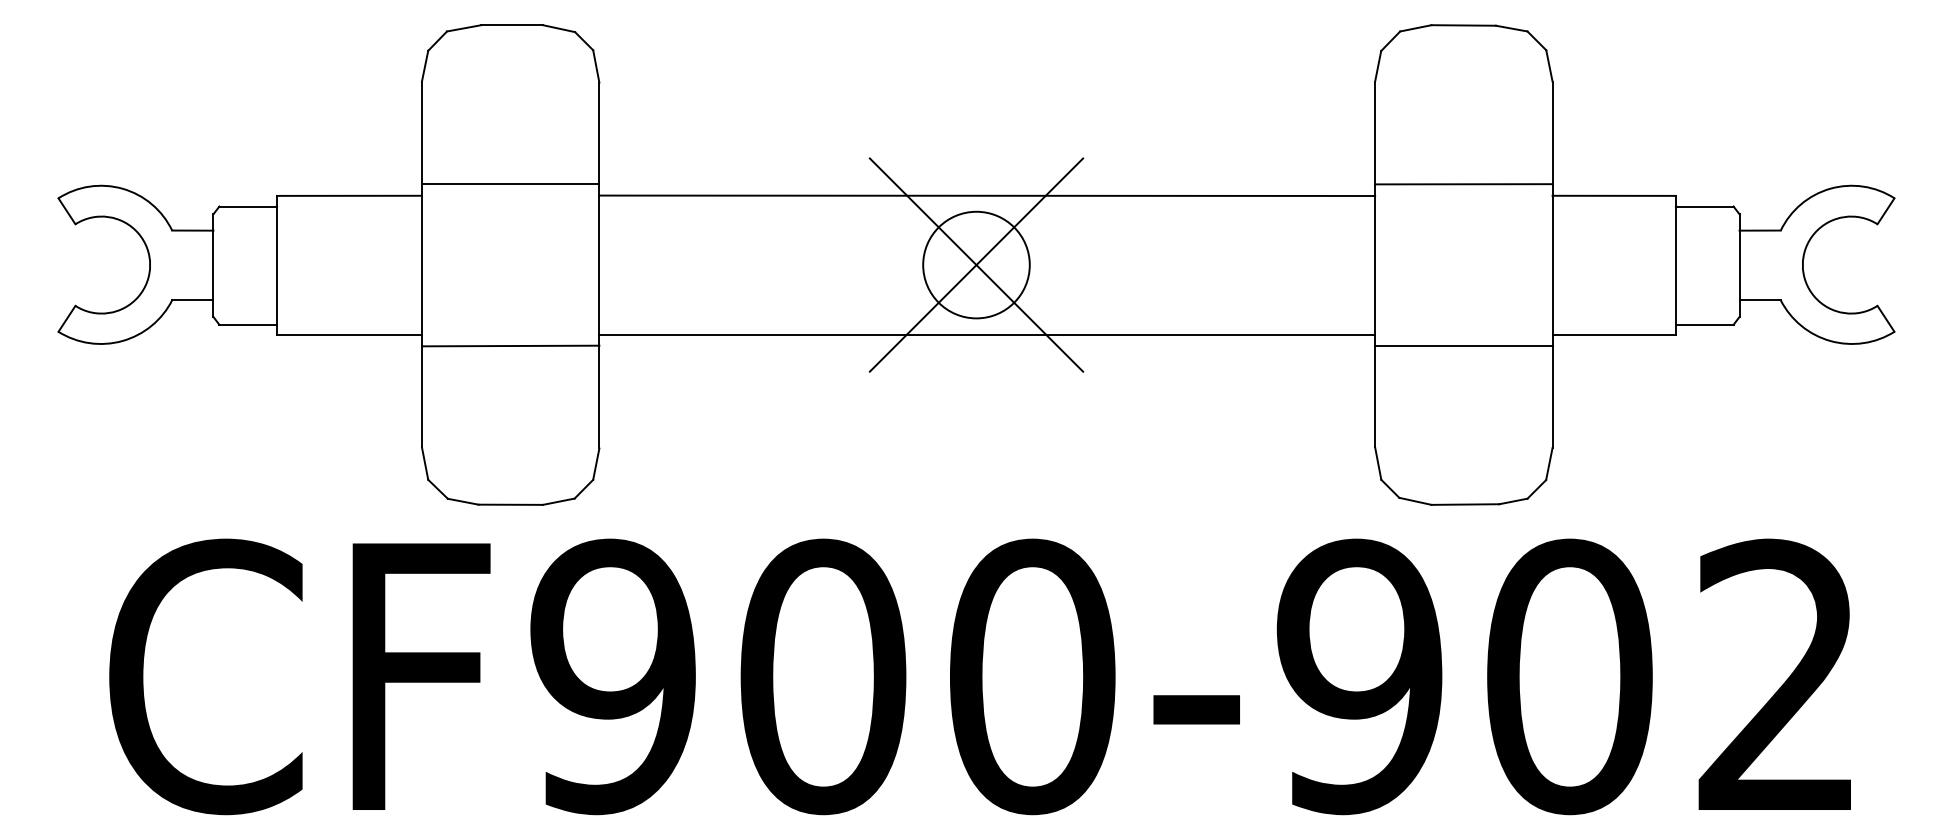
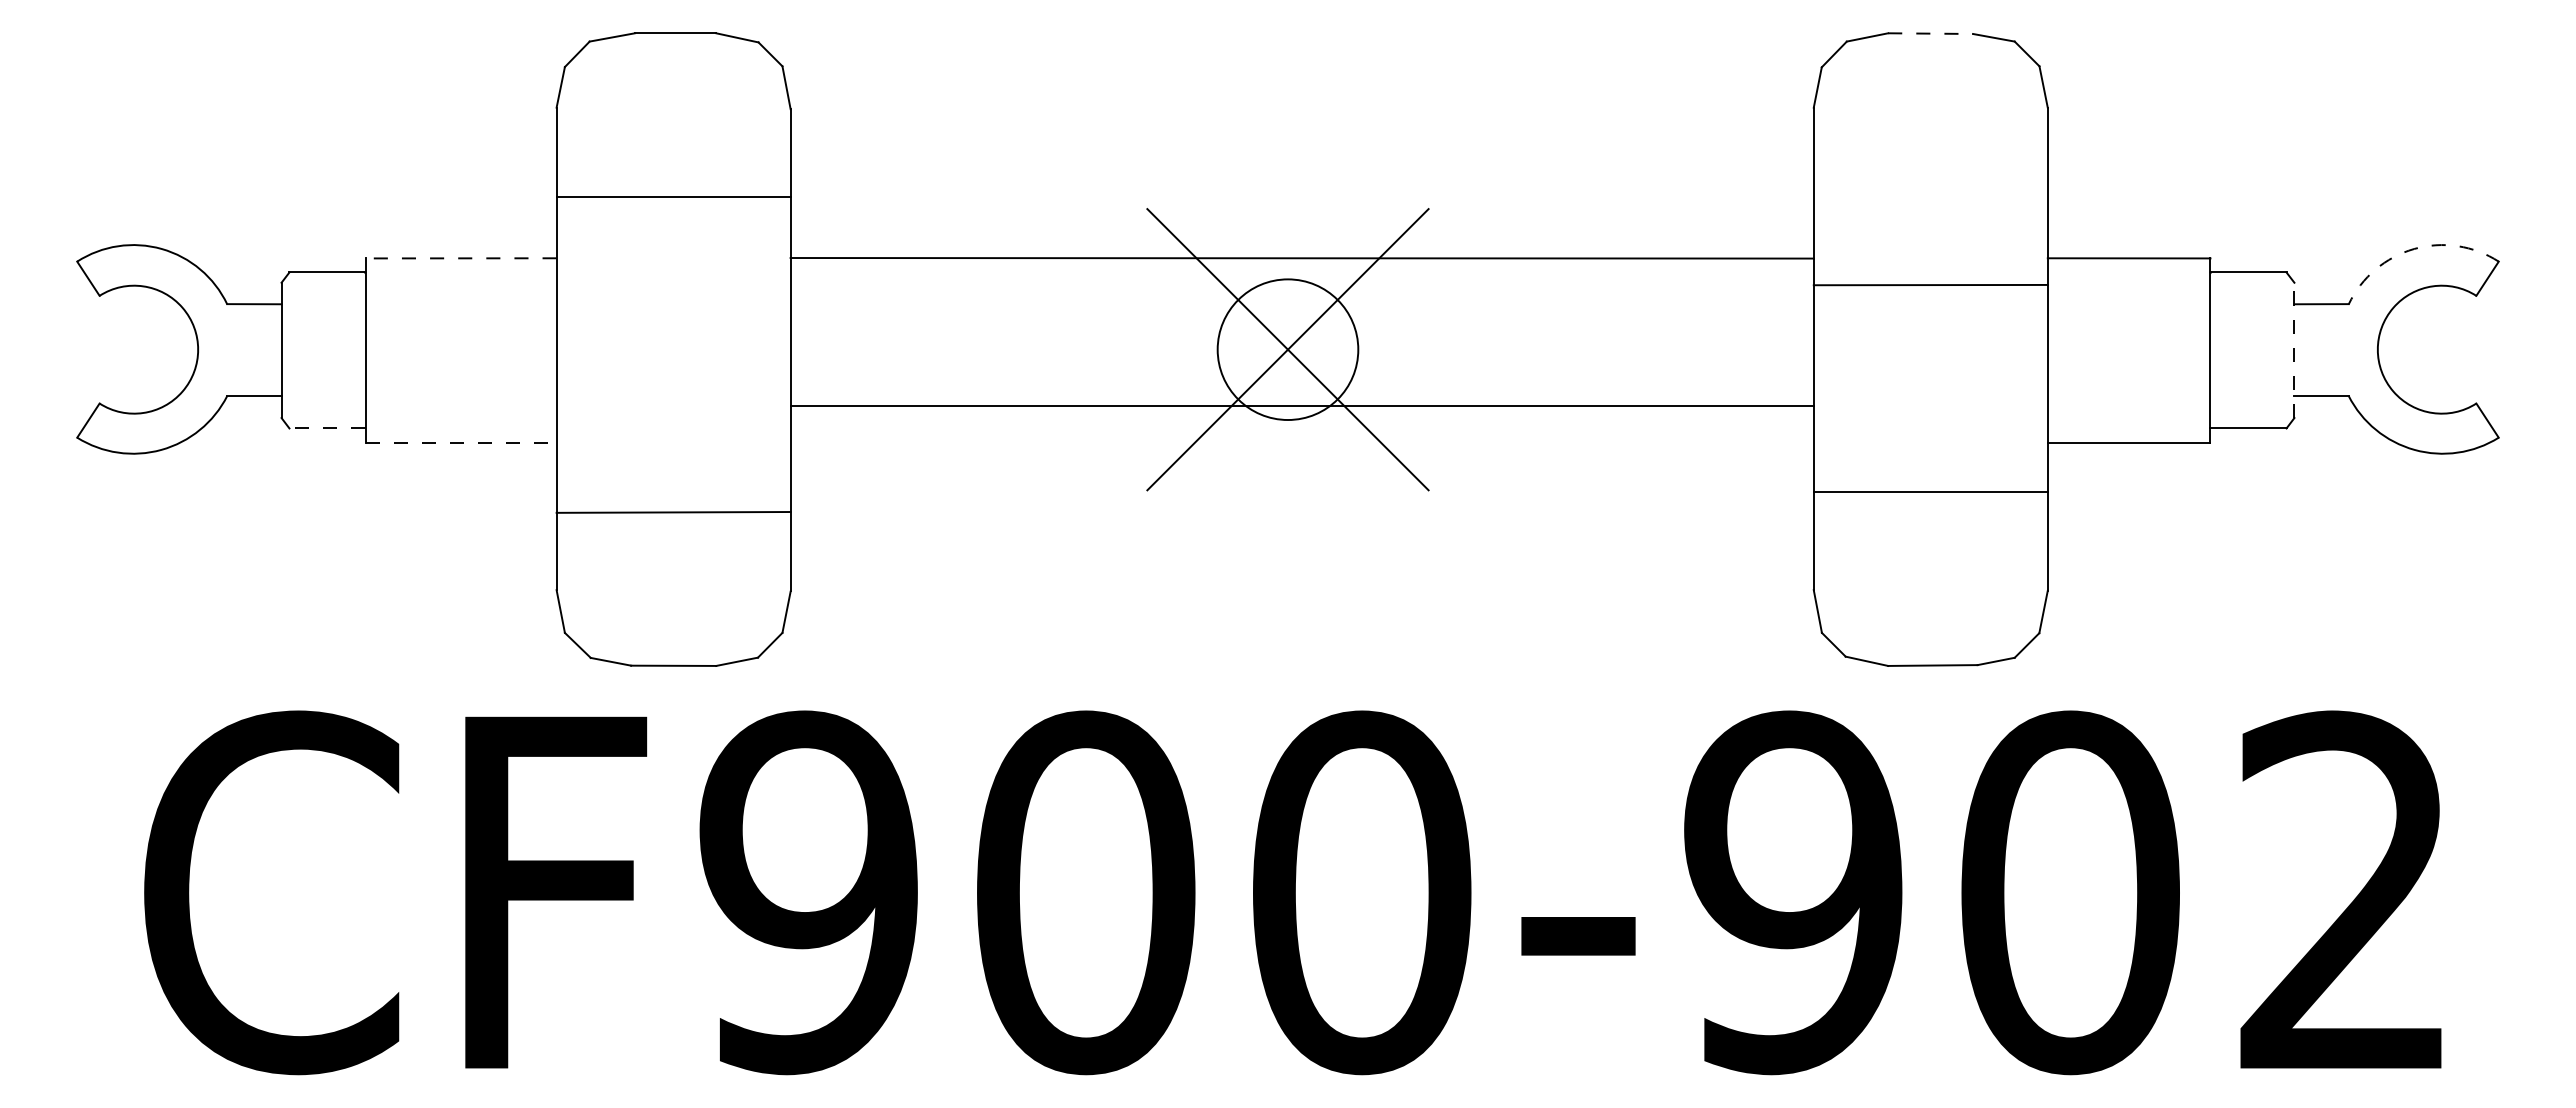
line: (1464, 25) -> (1931, 33), solid -> dashed
line: (510, 183) -> (673, 196), moved
line: (1463, 183) -> (1930, 284), moved
arc: (1830, 189) -> (2414, 249), solid -> dashed
line: (349, 195) -> (461, 258), solid -> dashed
line: (1739, 265) -> (2294, 350), solid -> dashed
line: (247, 324) -> (326, 428), solid -> dashed
line: (349, 335) -> (461, 442), solid -> dashed
line: (986, 335) -> (1301, 405), moved
line: (510, 346) -> (673, 512), moved
line: (1463, 346) -> (1930, 491), moved

